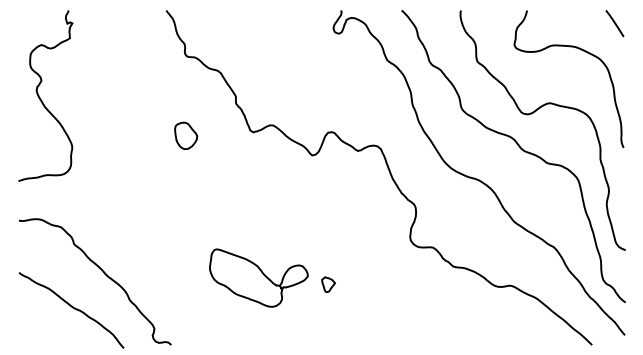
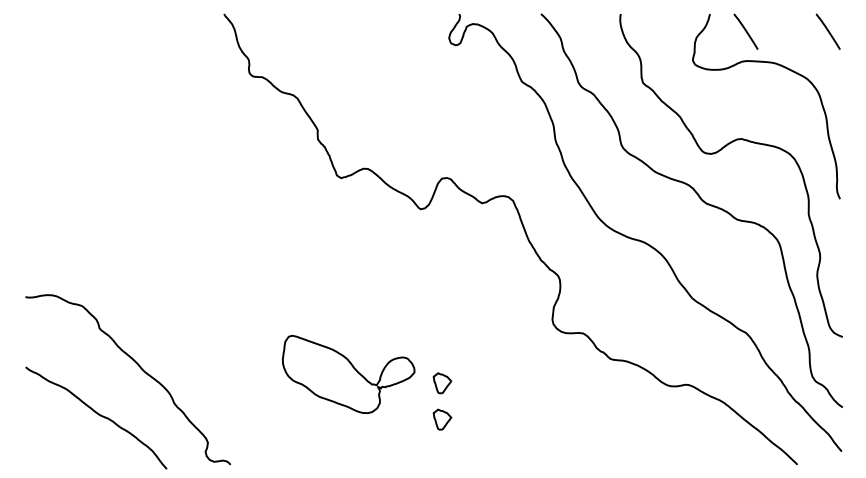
line: (553, 23) -> (745, 31), added
curve: (40, 97) -> (54, 131), removed
part: (186, 135) -> (251, 182), removed
part: (328, 311) -> (442, 419), added

